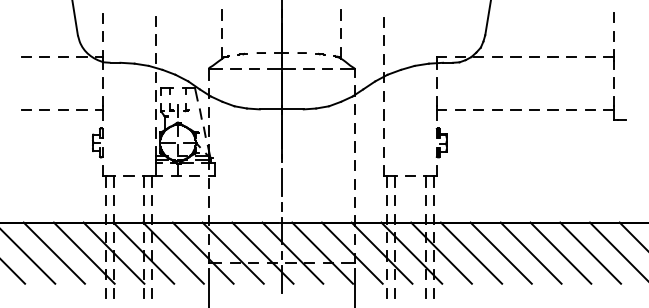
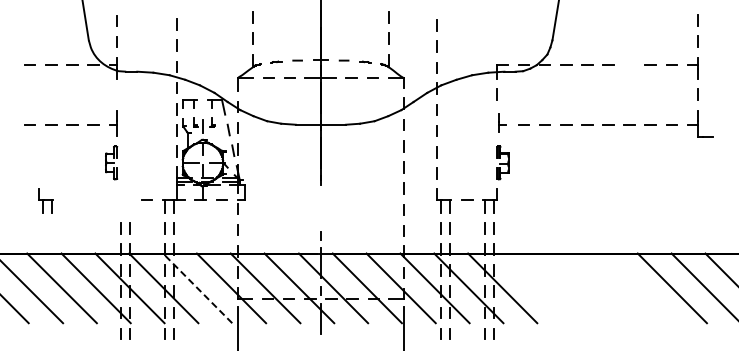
line: (552, 56) -> (629, 64), removed
line: (102, 82) -> (116, 94), removed
part: (441, 108) -> (502, 123), size x0.7
part: (108, 175) -> (45, 200), moved
line: (281, 182) -> (320, 207), removed
line: (173, 253) -> (197, 288), solid -> dashed
line: (471, 253) -> (536, 288), removed
line: (501, 253) -> (570, 288), removed
line: (530, 253) -> (604, 288), removed
line: (560, 253) -> (638, 288), removed

